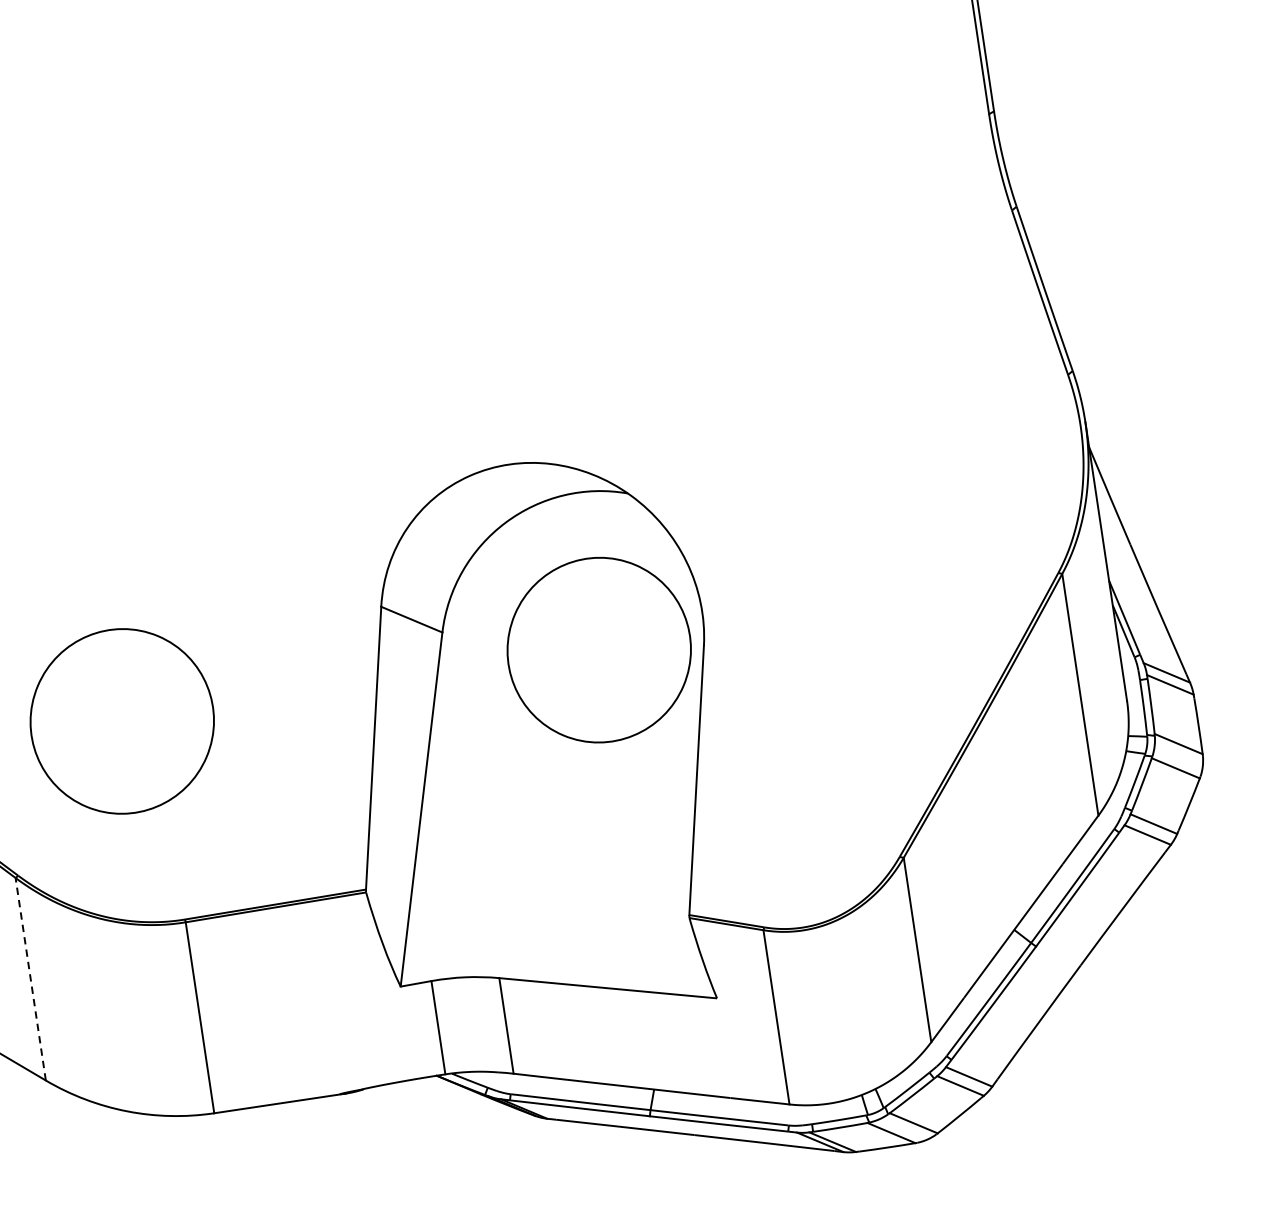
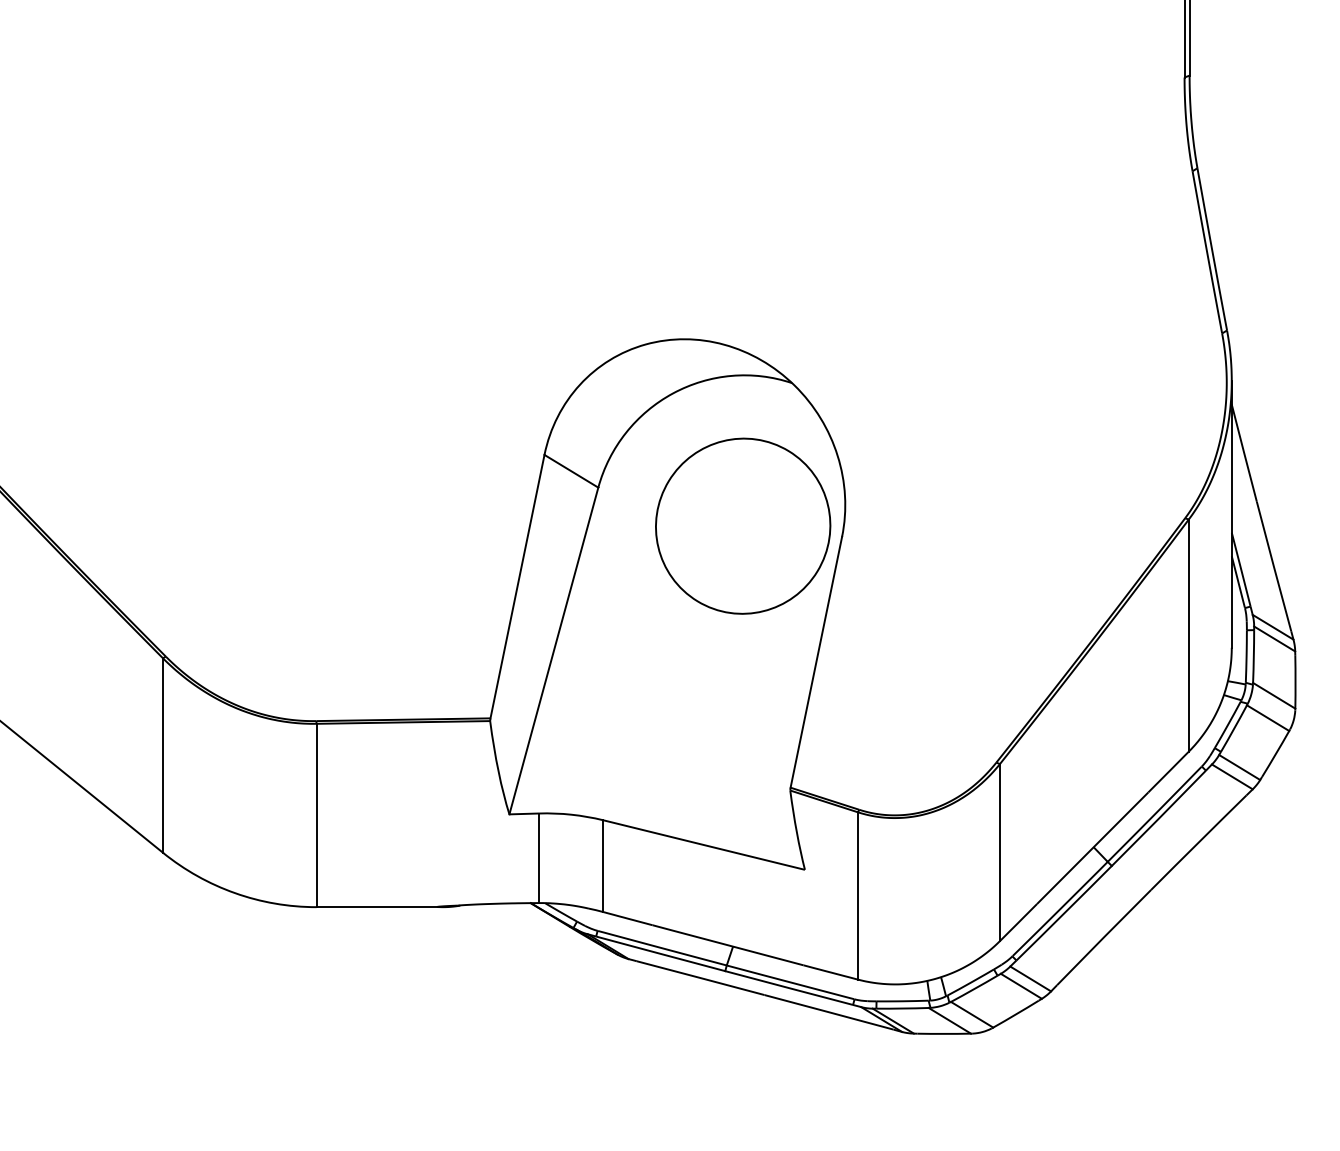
part: (122, 720) -> (285, 525), removed
line: (31, 979) -> (163, 755), dashed -> solid

